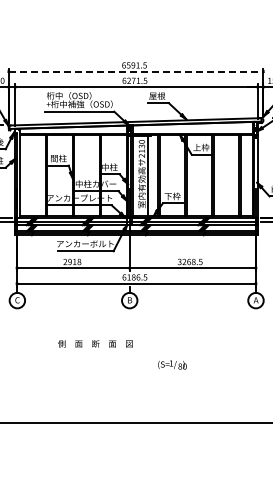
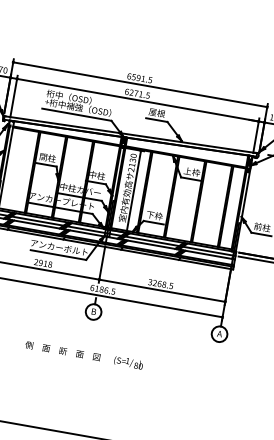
line: (136, 71) -> (140, 84), dashed -> solid
text: (95, 343) -> (62, 350), moved
text: (172, 364) -> (128, 362), moved

